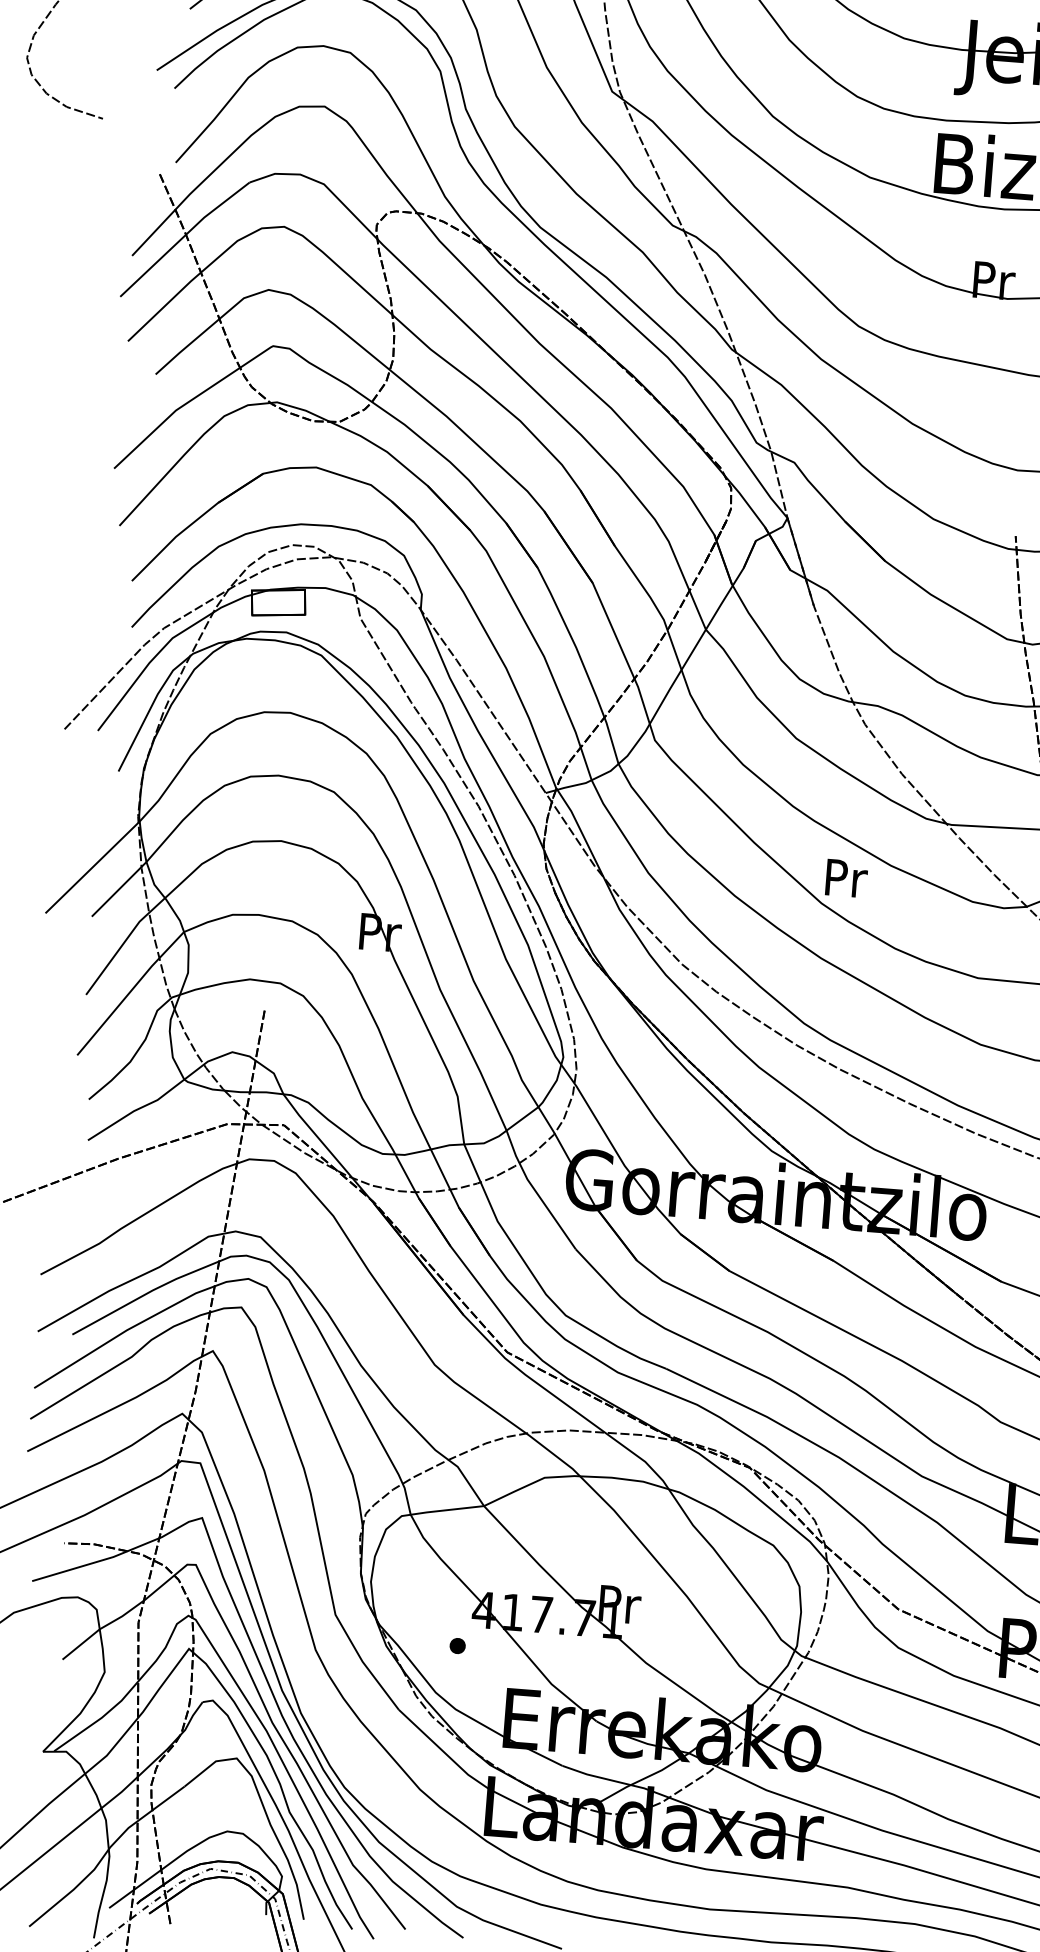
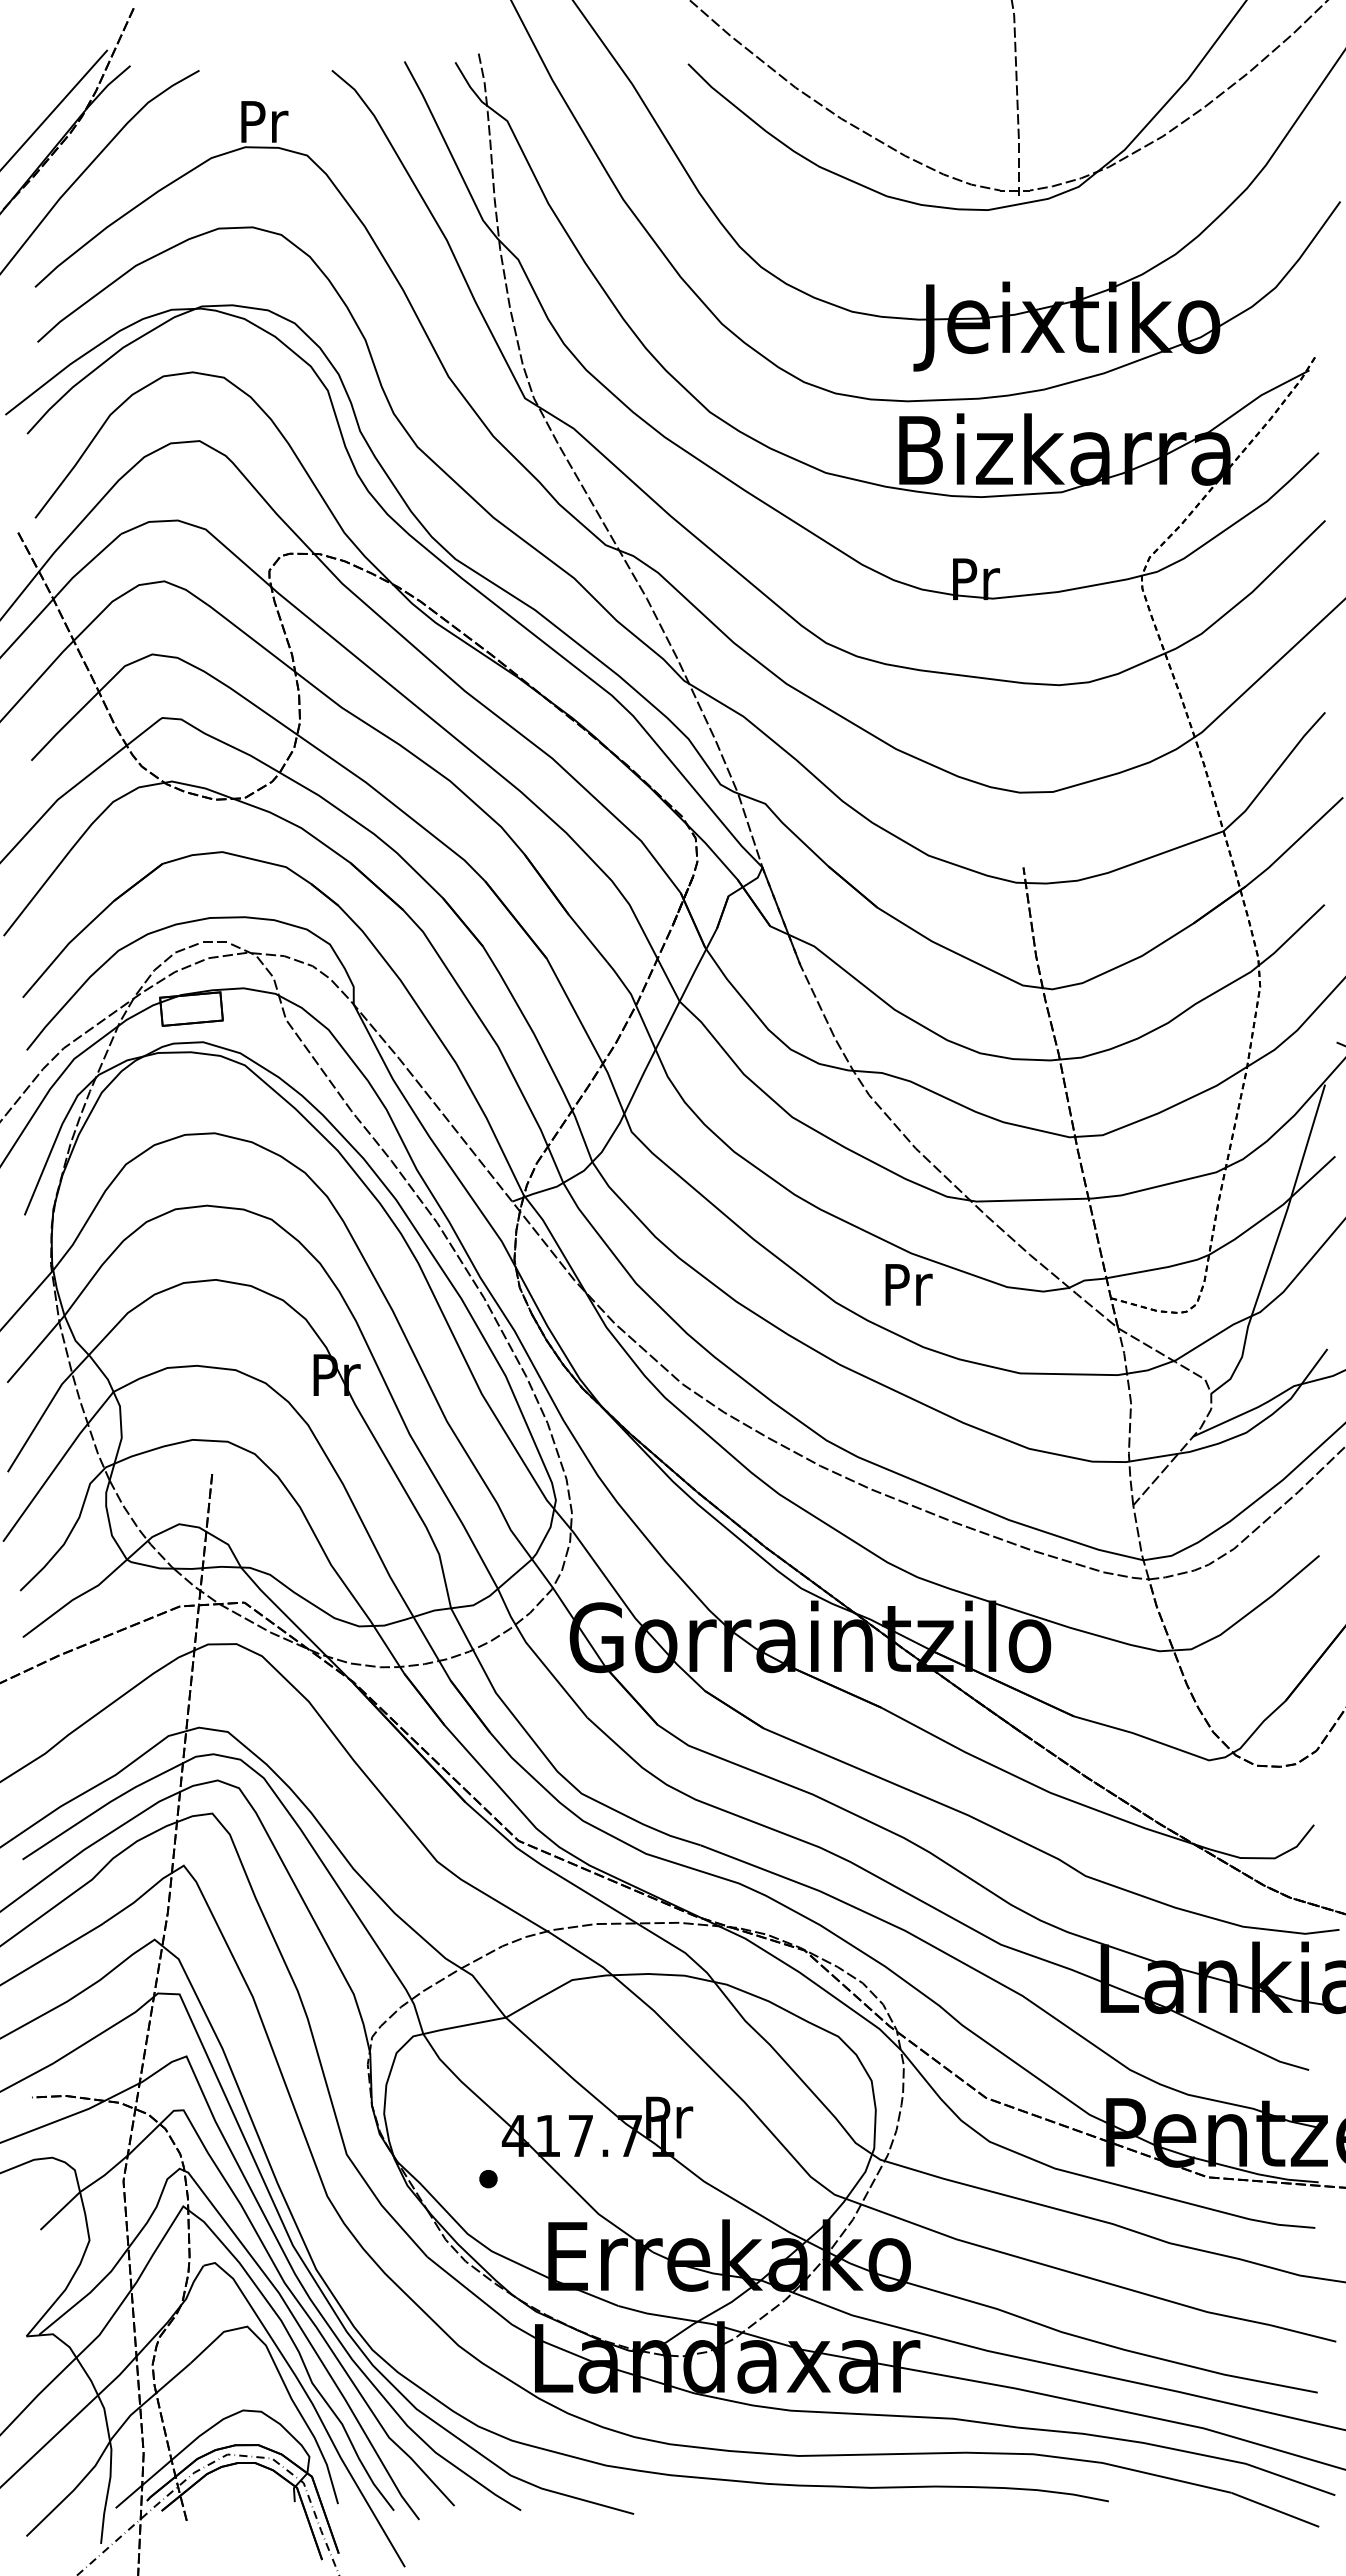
text: (846, 878) -> (908, 1284), moved

